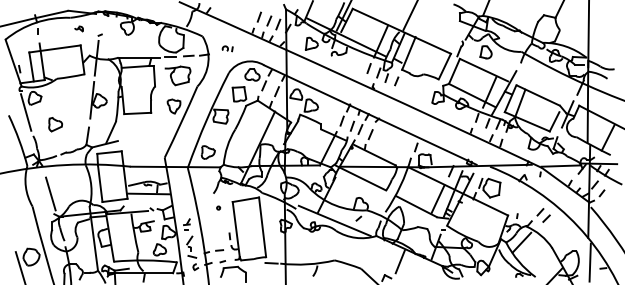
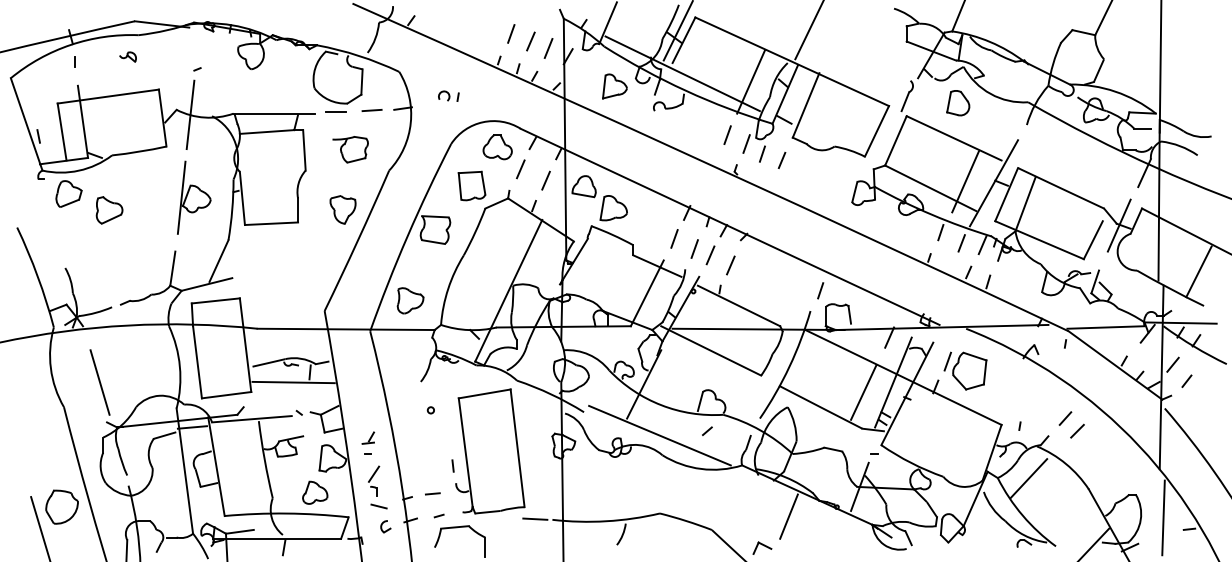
part: (78, 28) -> (127, 56), moved
part: (177, 75) -> (349, 148), size x0.7
line: (25, 112) -> (50, 221), removed
part: (55, 124) -> (109, 210), moved

